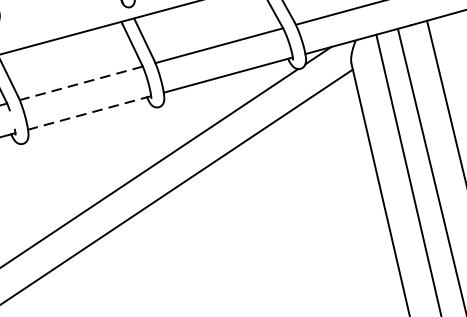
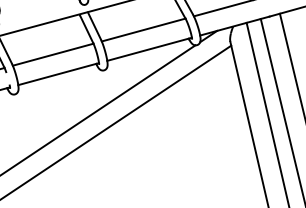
line: (81, 83) -> (53, 54), dashed -> solid
line: (89, 113) -> (58, 74), dashed -> solid

